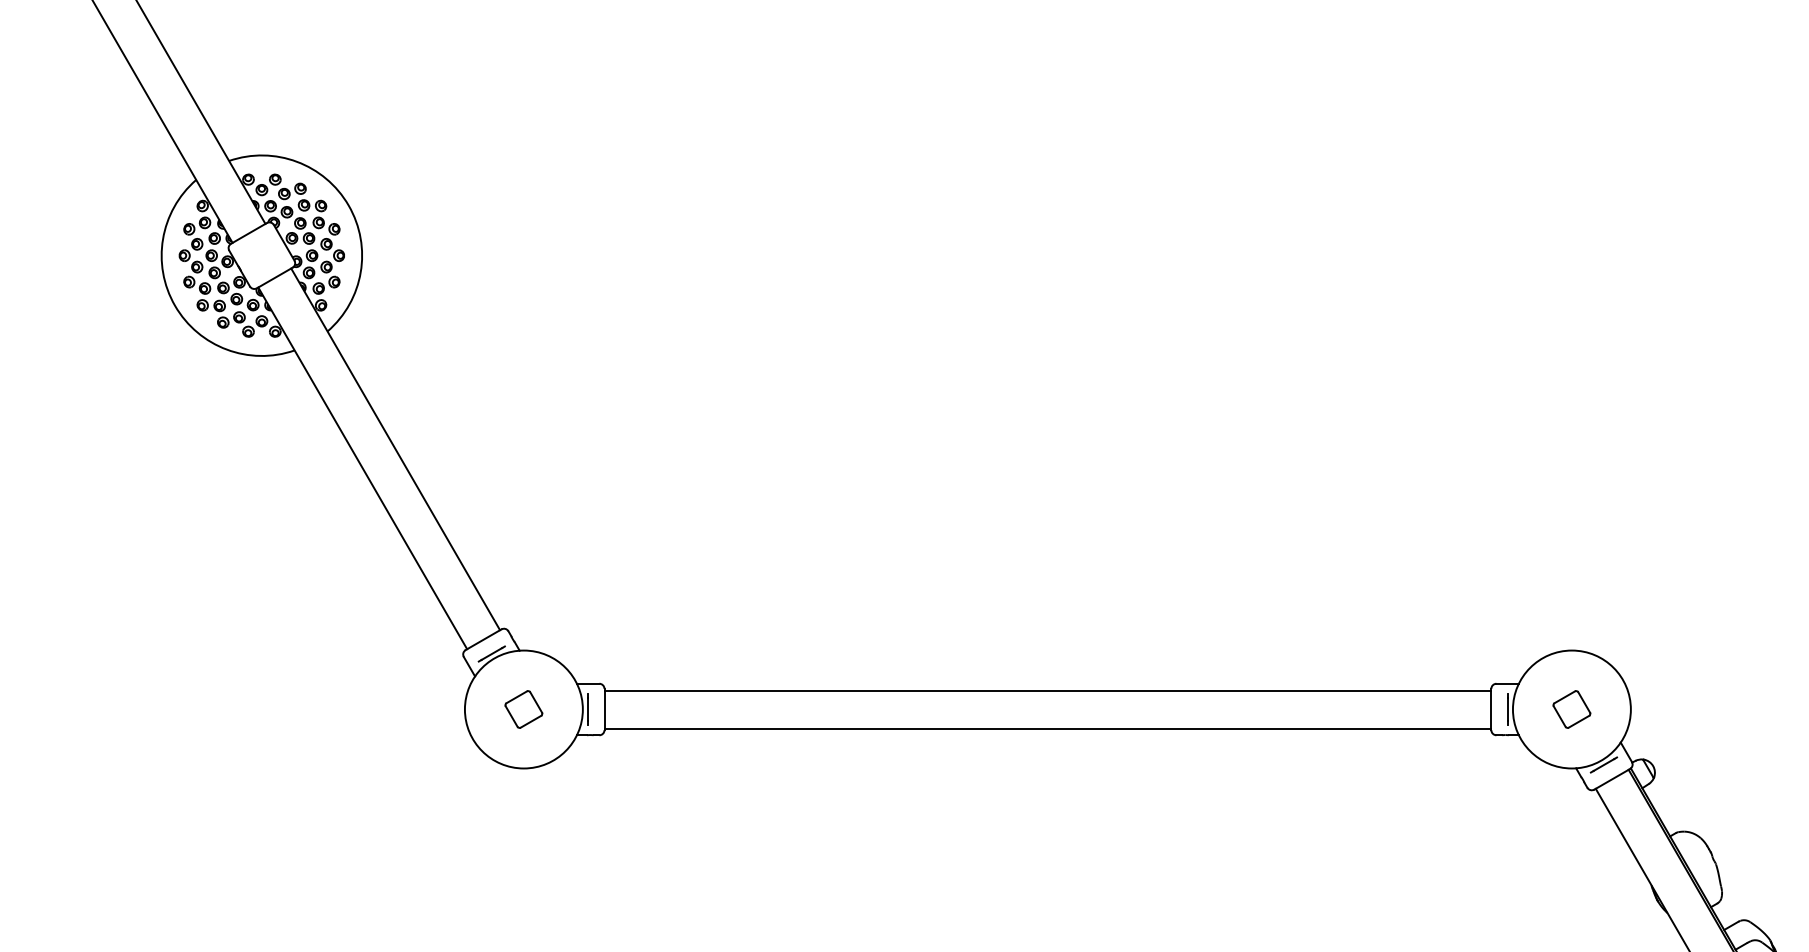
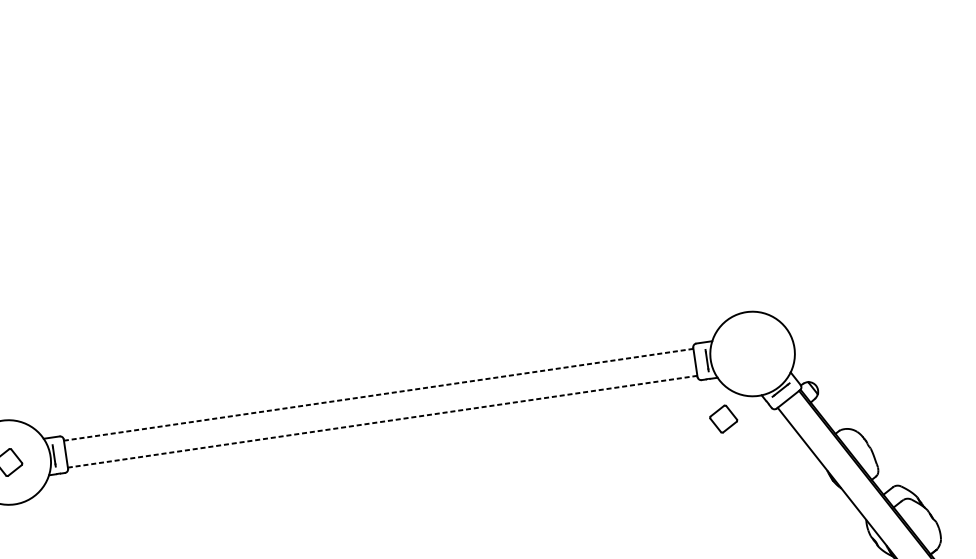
line: (1047, 690) -> (378, 394), solid -> dashed
part: (1571, 709) -> (723, 419), moved
line: (1047, 728) -> (382, 421), solid -> dashed

